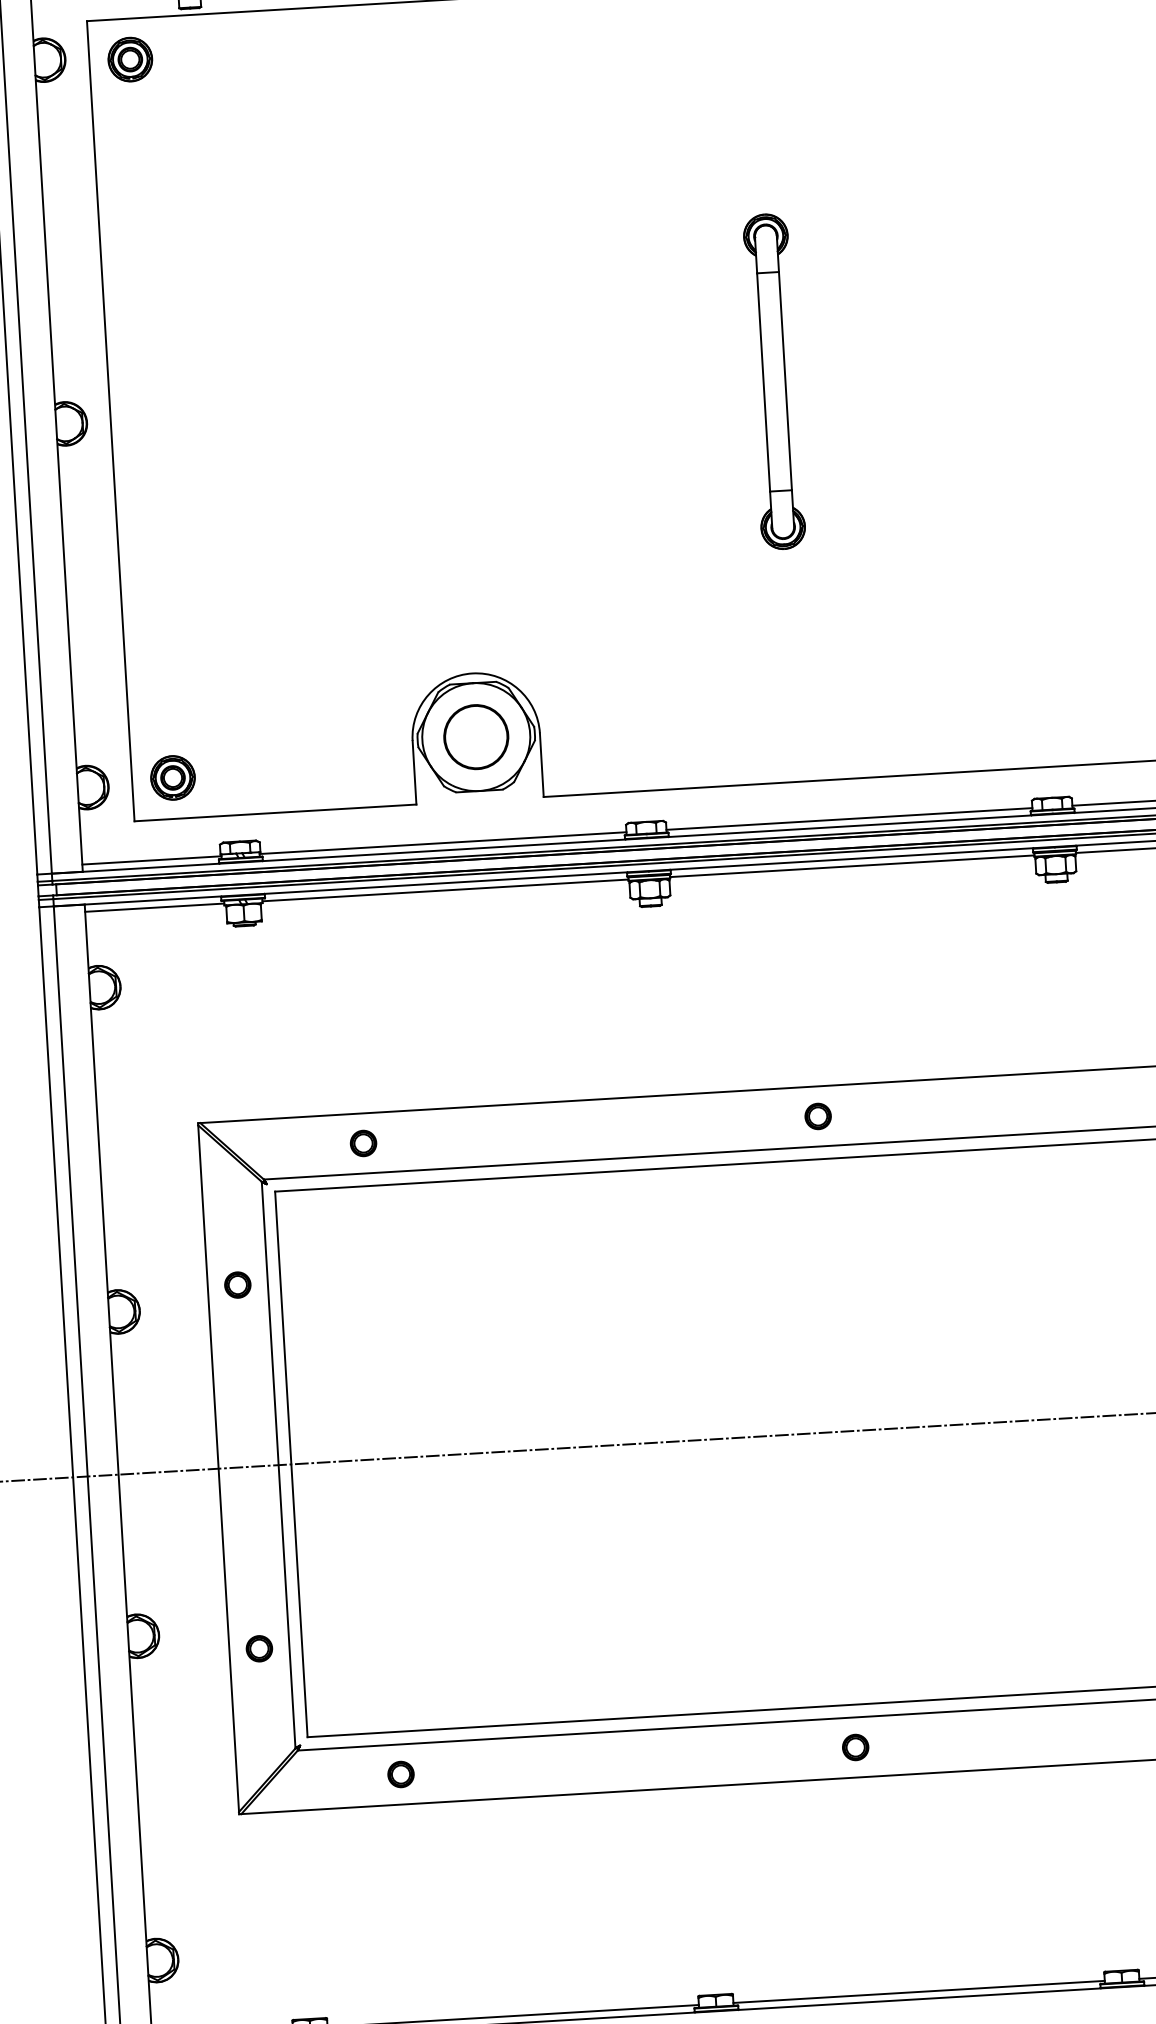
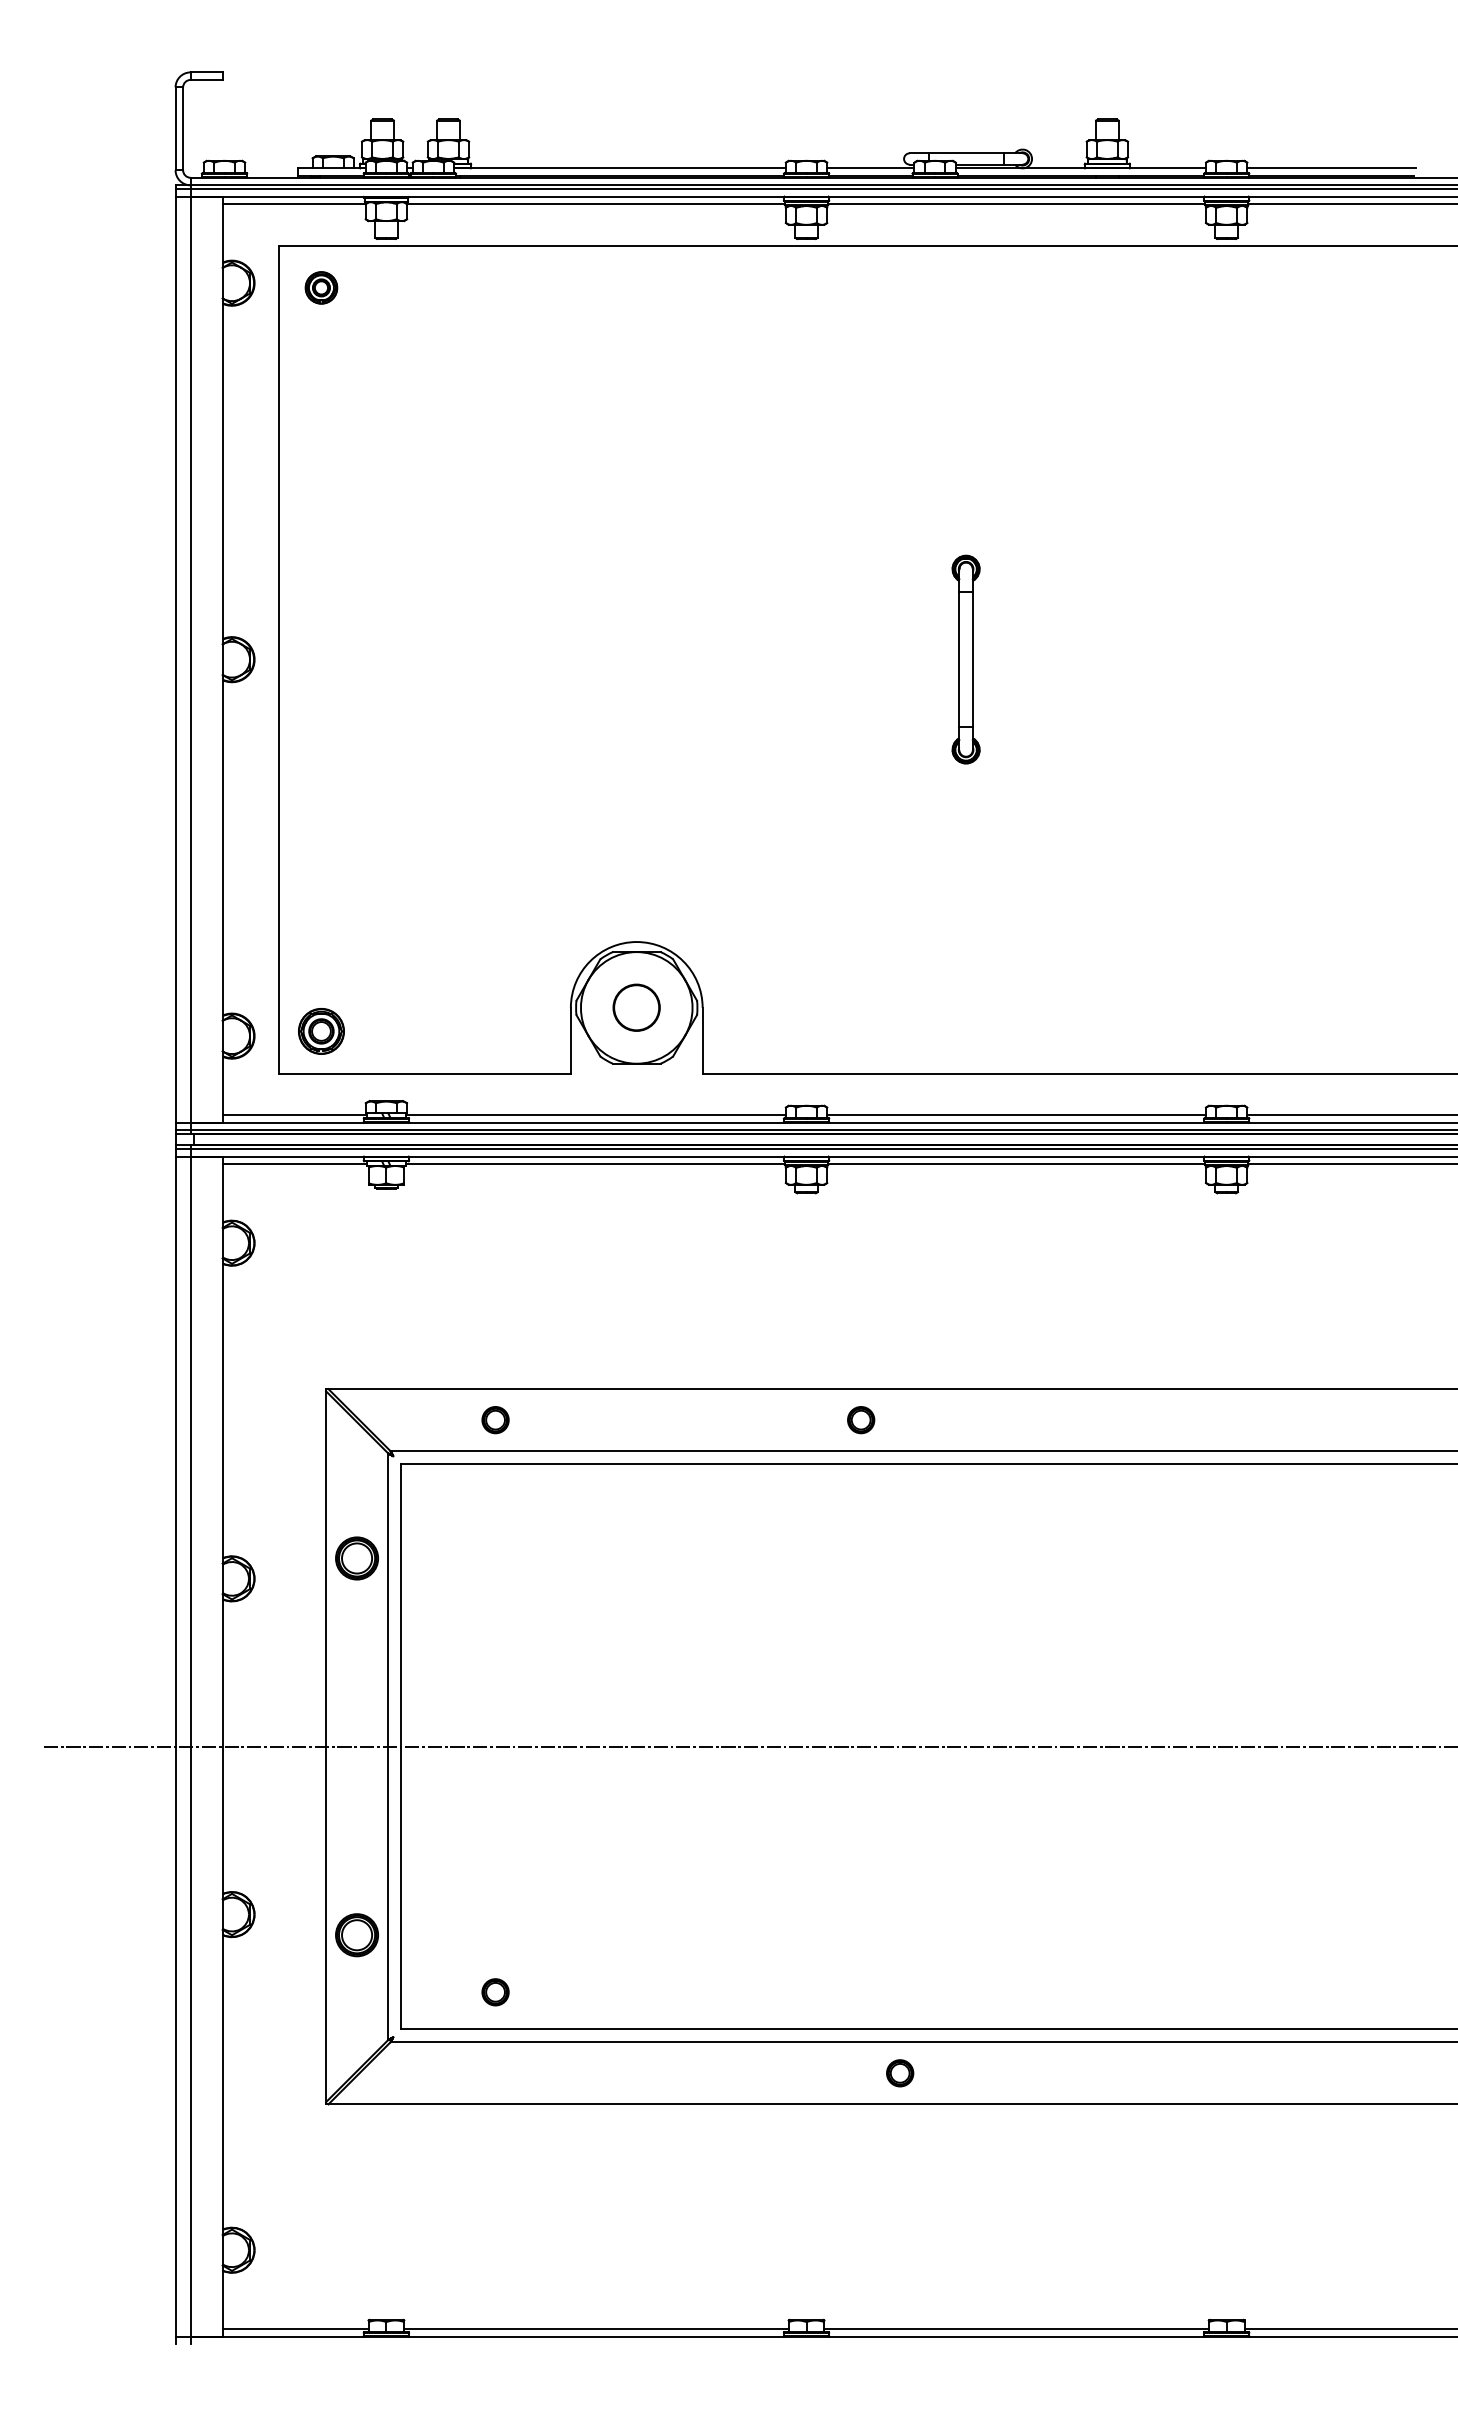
part: (130, 59) -> (321, 287), size x0.7
part: (773, 381) -> (965, 659), size x0.6
circle: (476, 736) -> (636, 1007), size x0.7
part: (818, 1116) -> (861, 1420), moved
part: (238, 1285) -> (357, 1558), size x1.6
part: (259, 1648) -> (357, 1934), size x1.6
part: (856, 1747) -> (900, 2073), moved
part: (400, 1774) -> (495, 1992), moved

